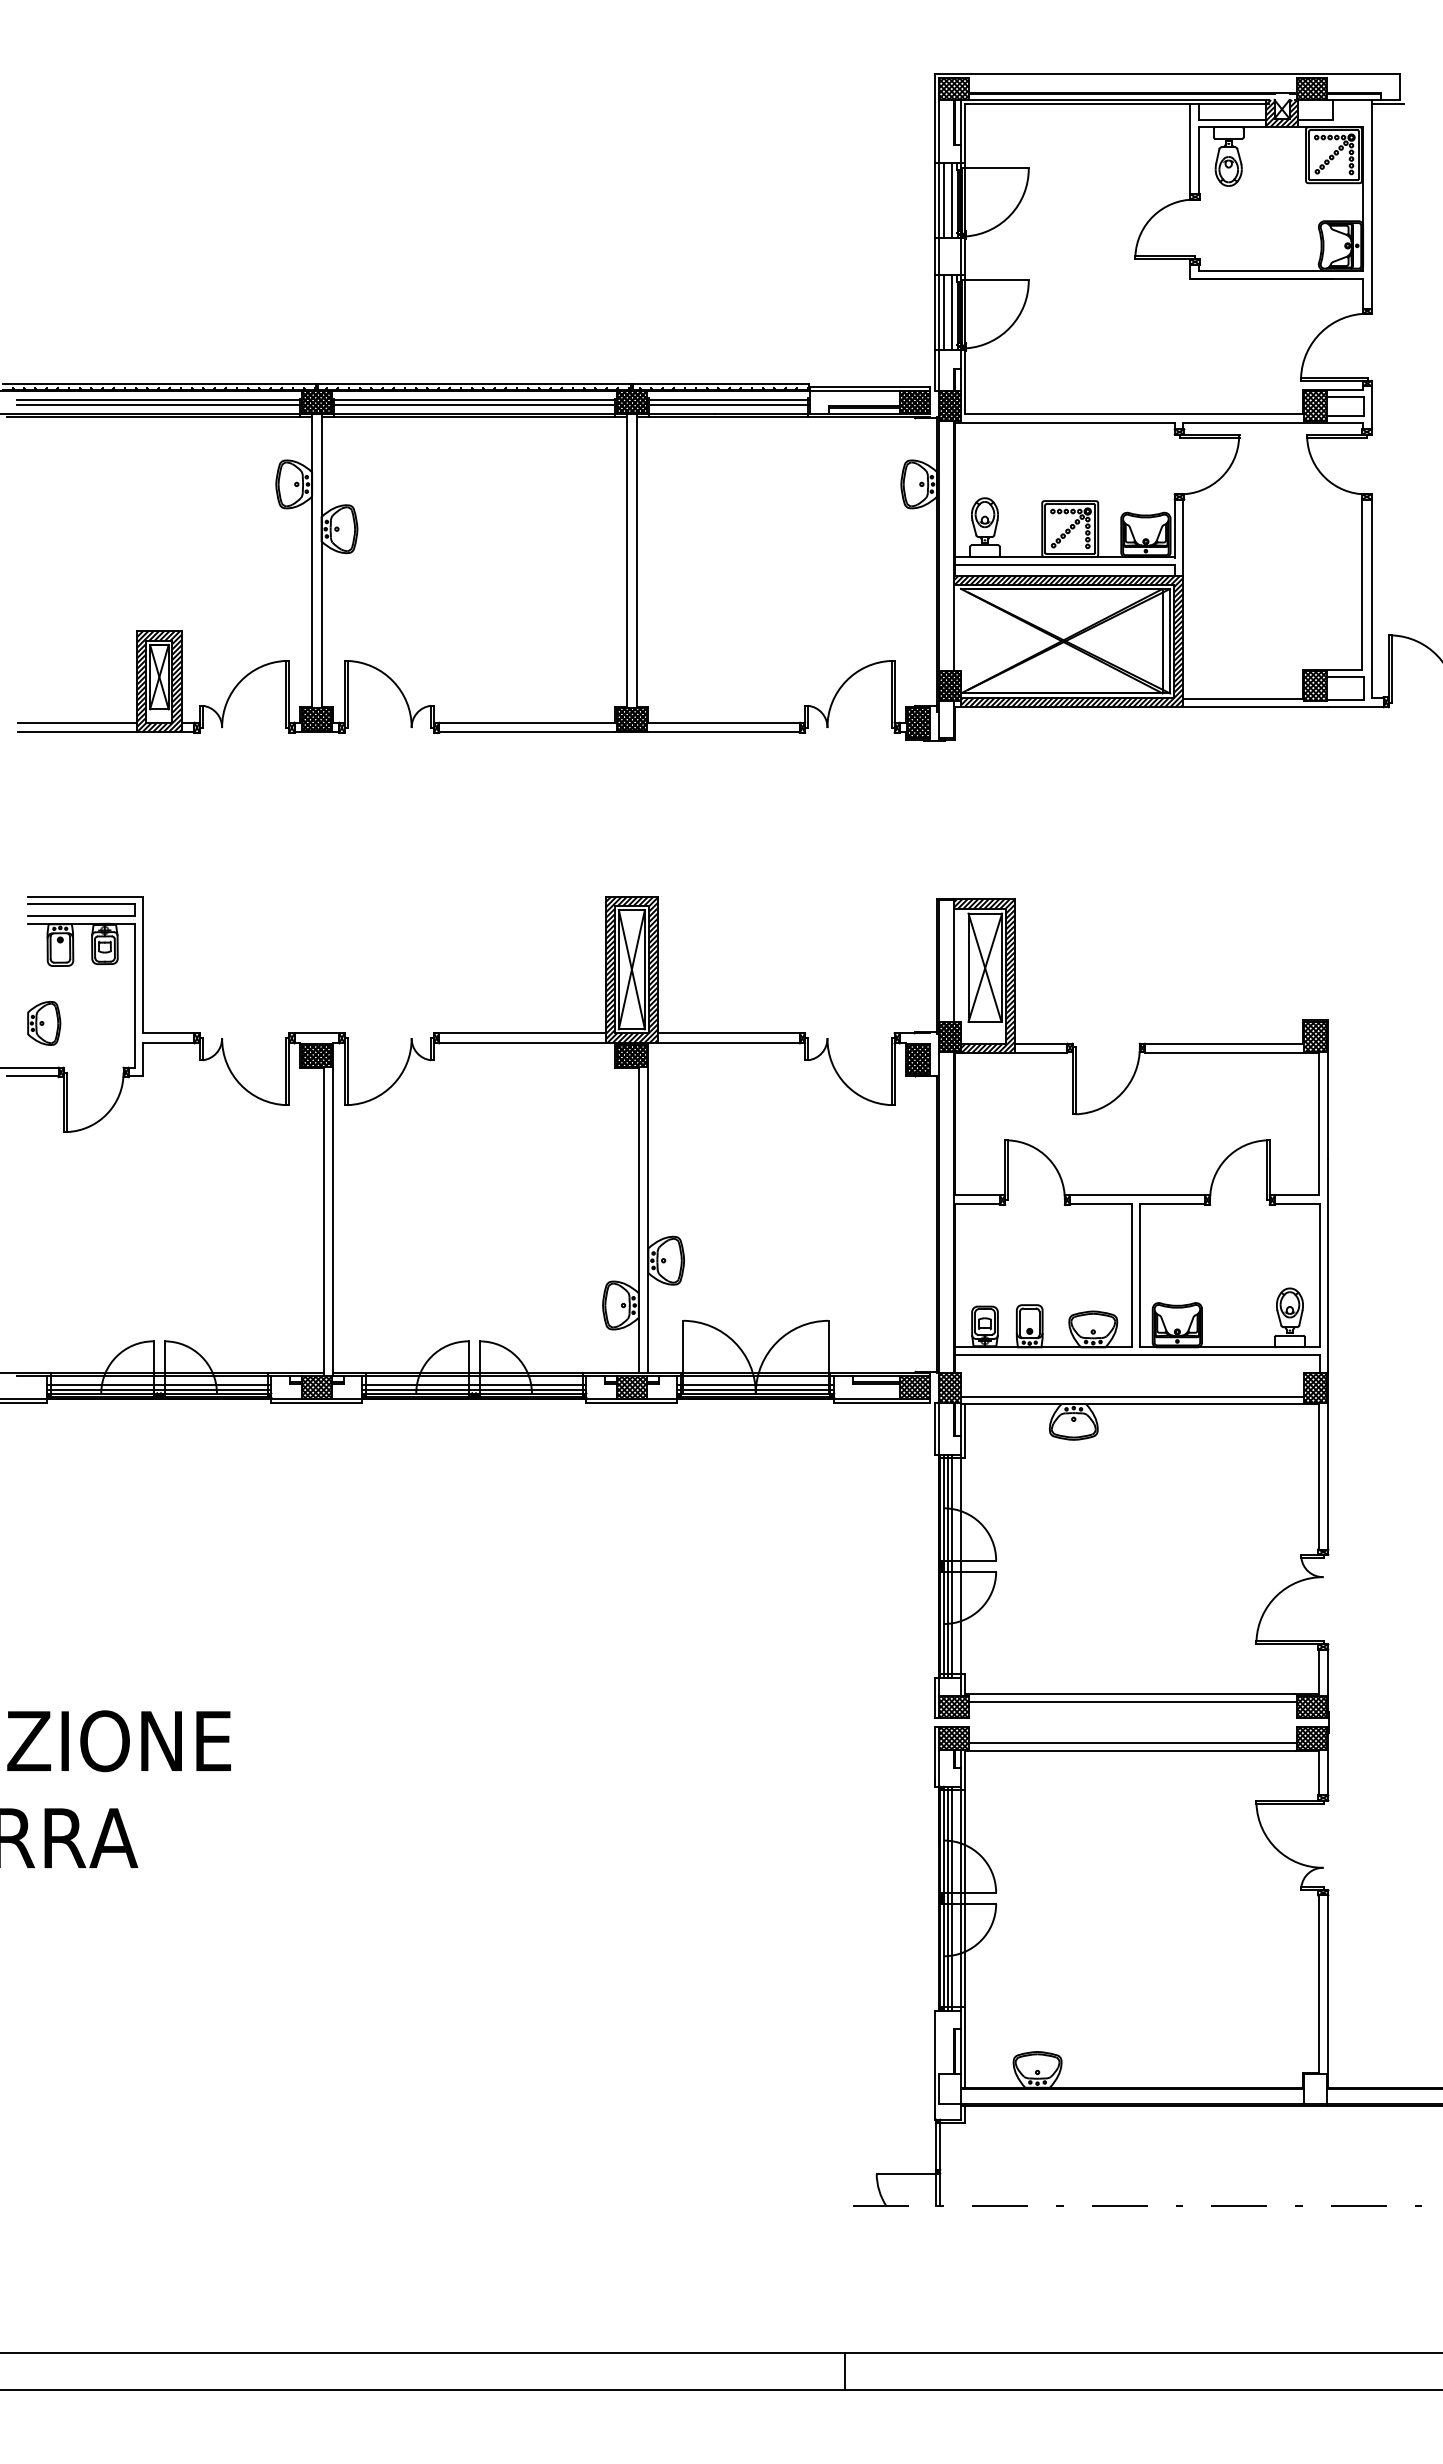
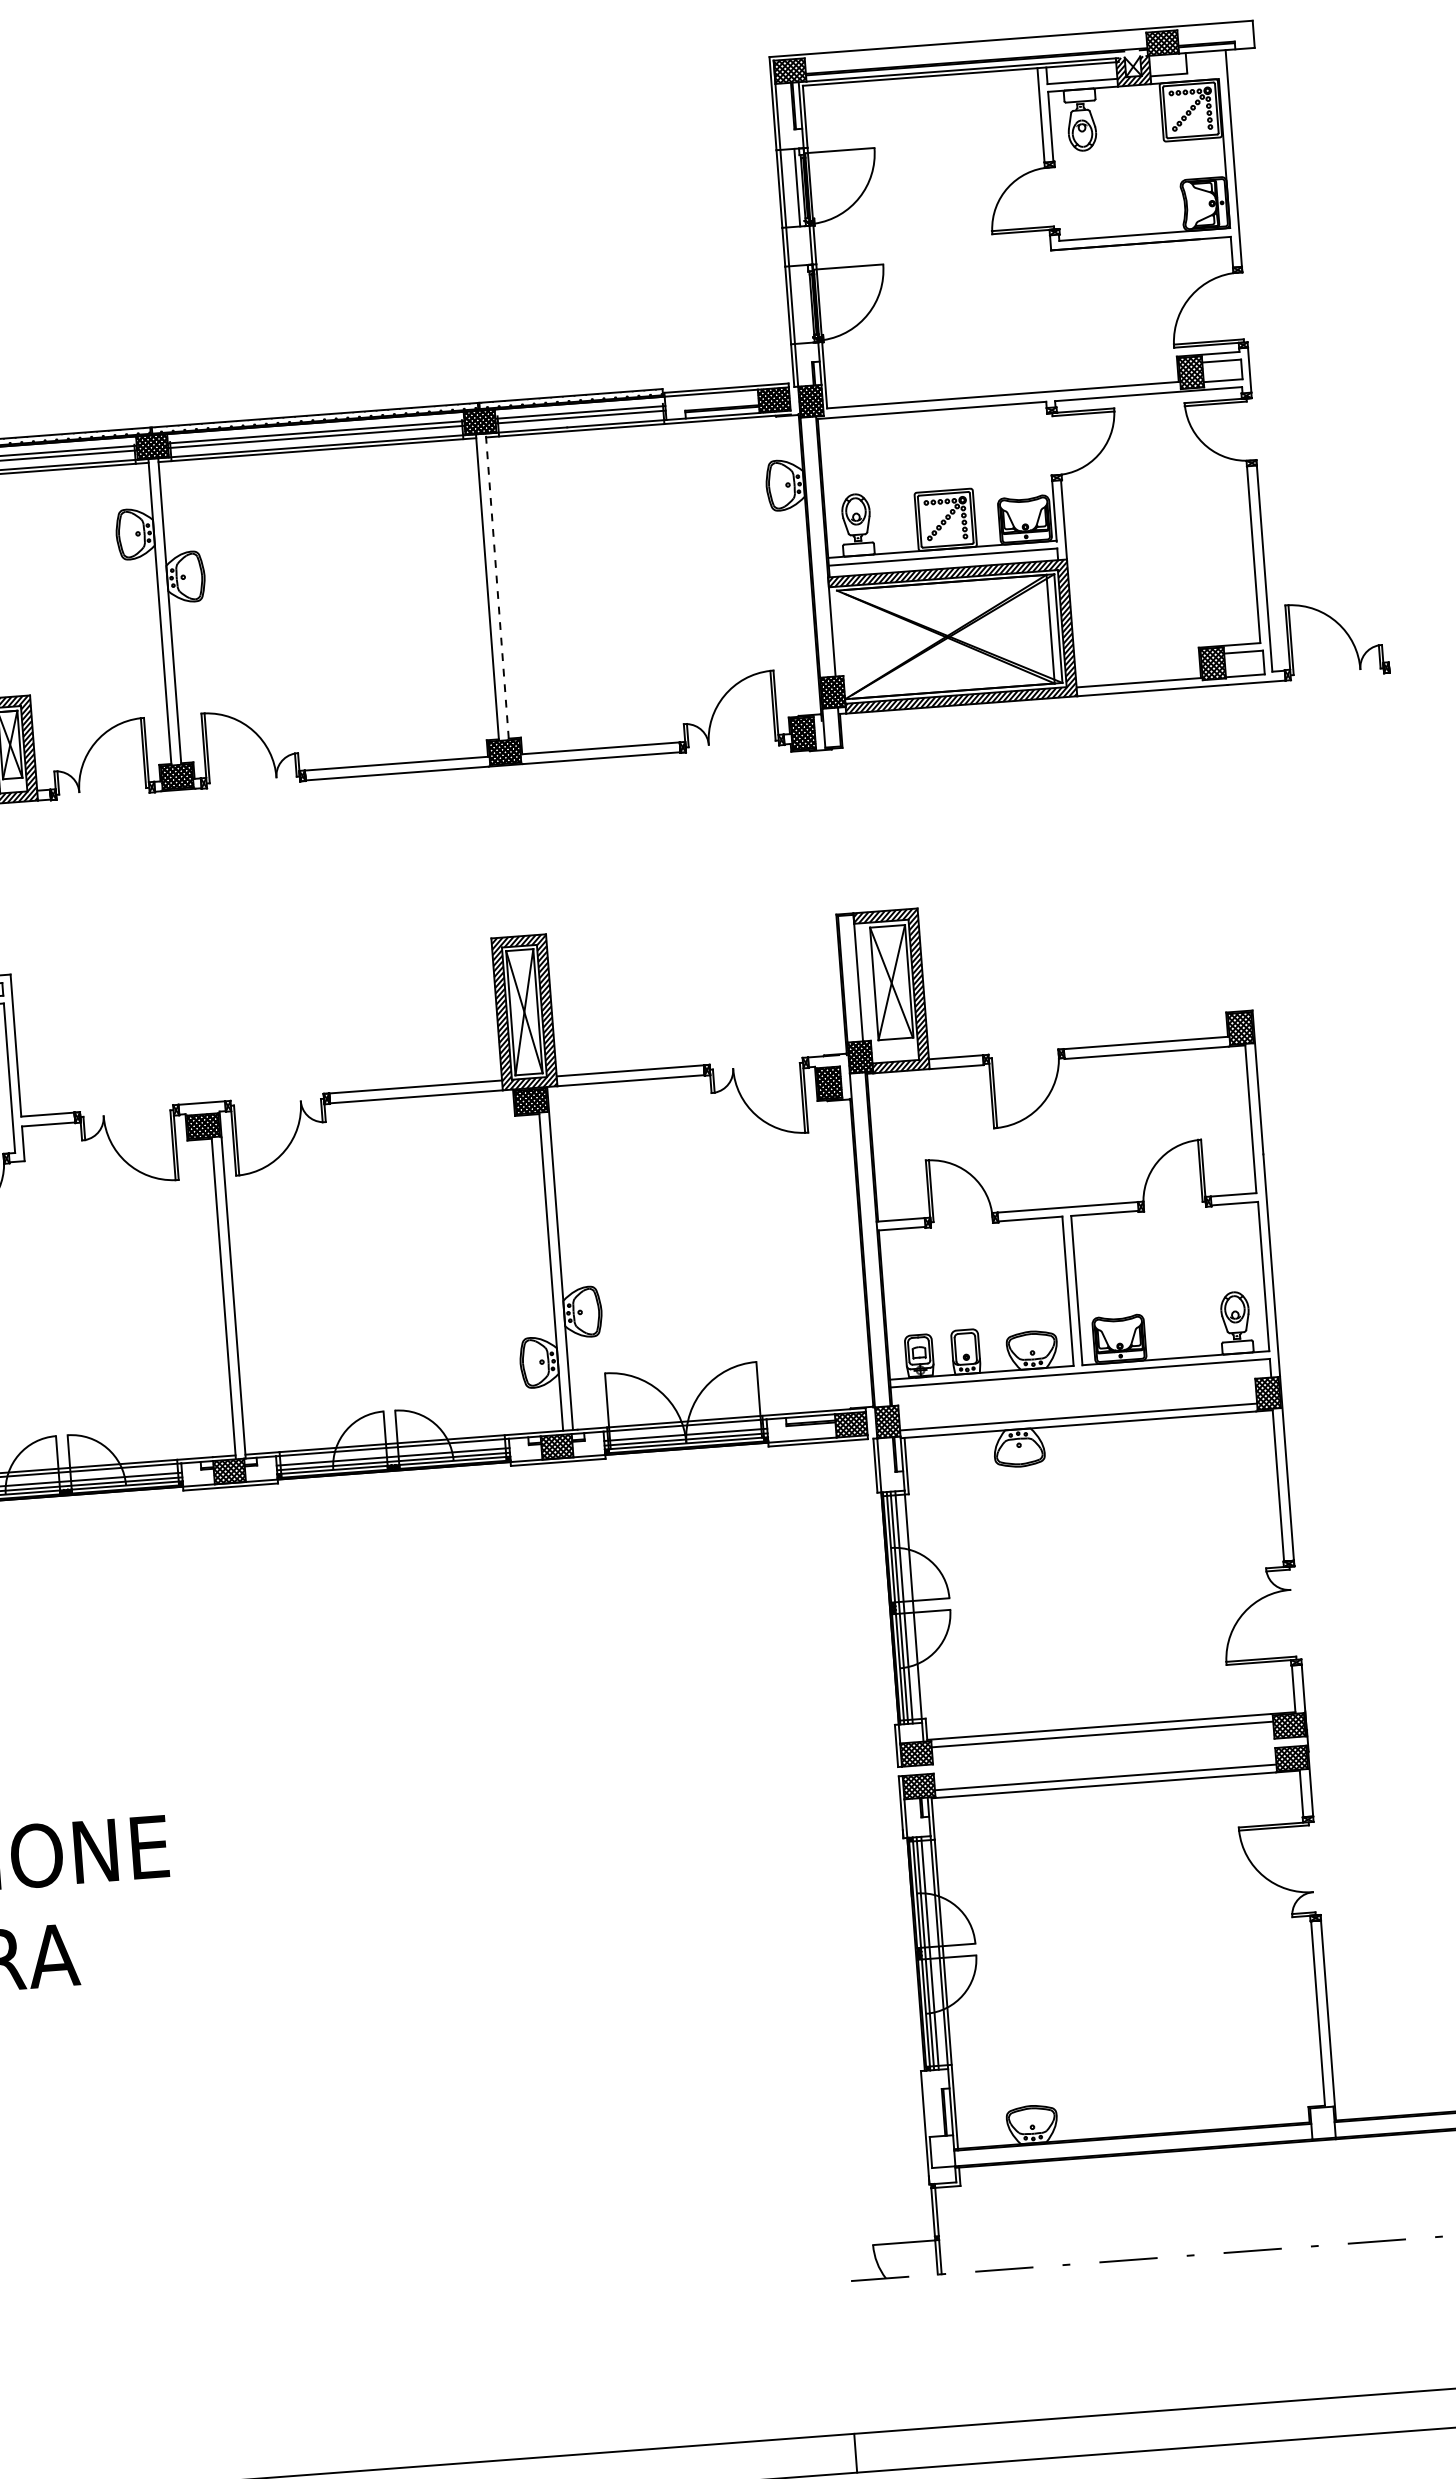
line: (1387, 103) -> (1242, 52), removed
line: (943, 200) -> (788, 188), removed
line: (943, 312) -> (797, 304), removed
line: (952, 312) -> (806, 303), removed
line: (636, 560) -> (497, 586), solid -> dashed

